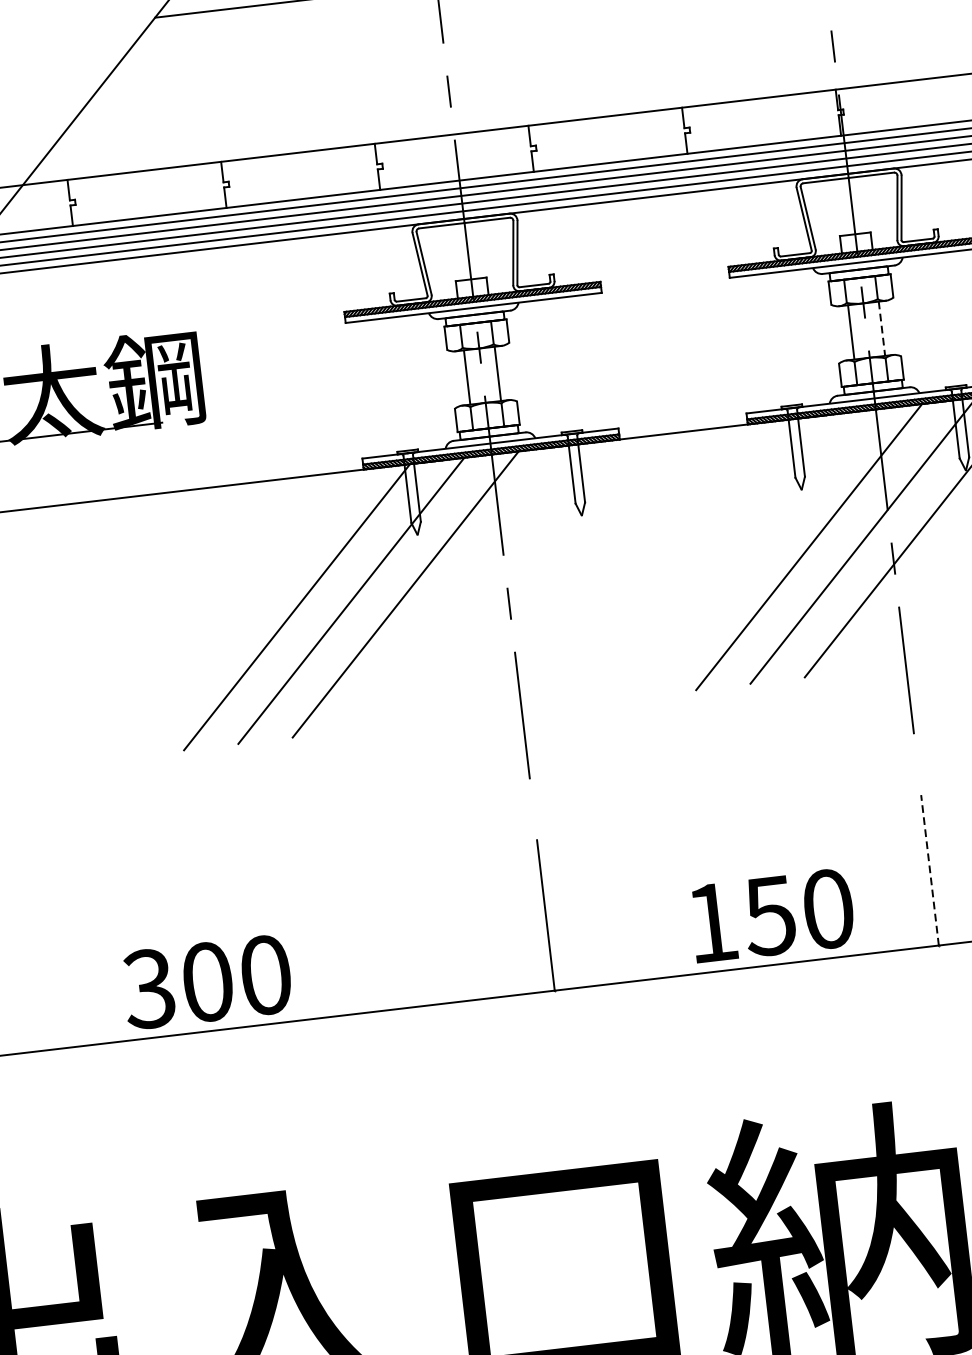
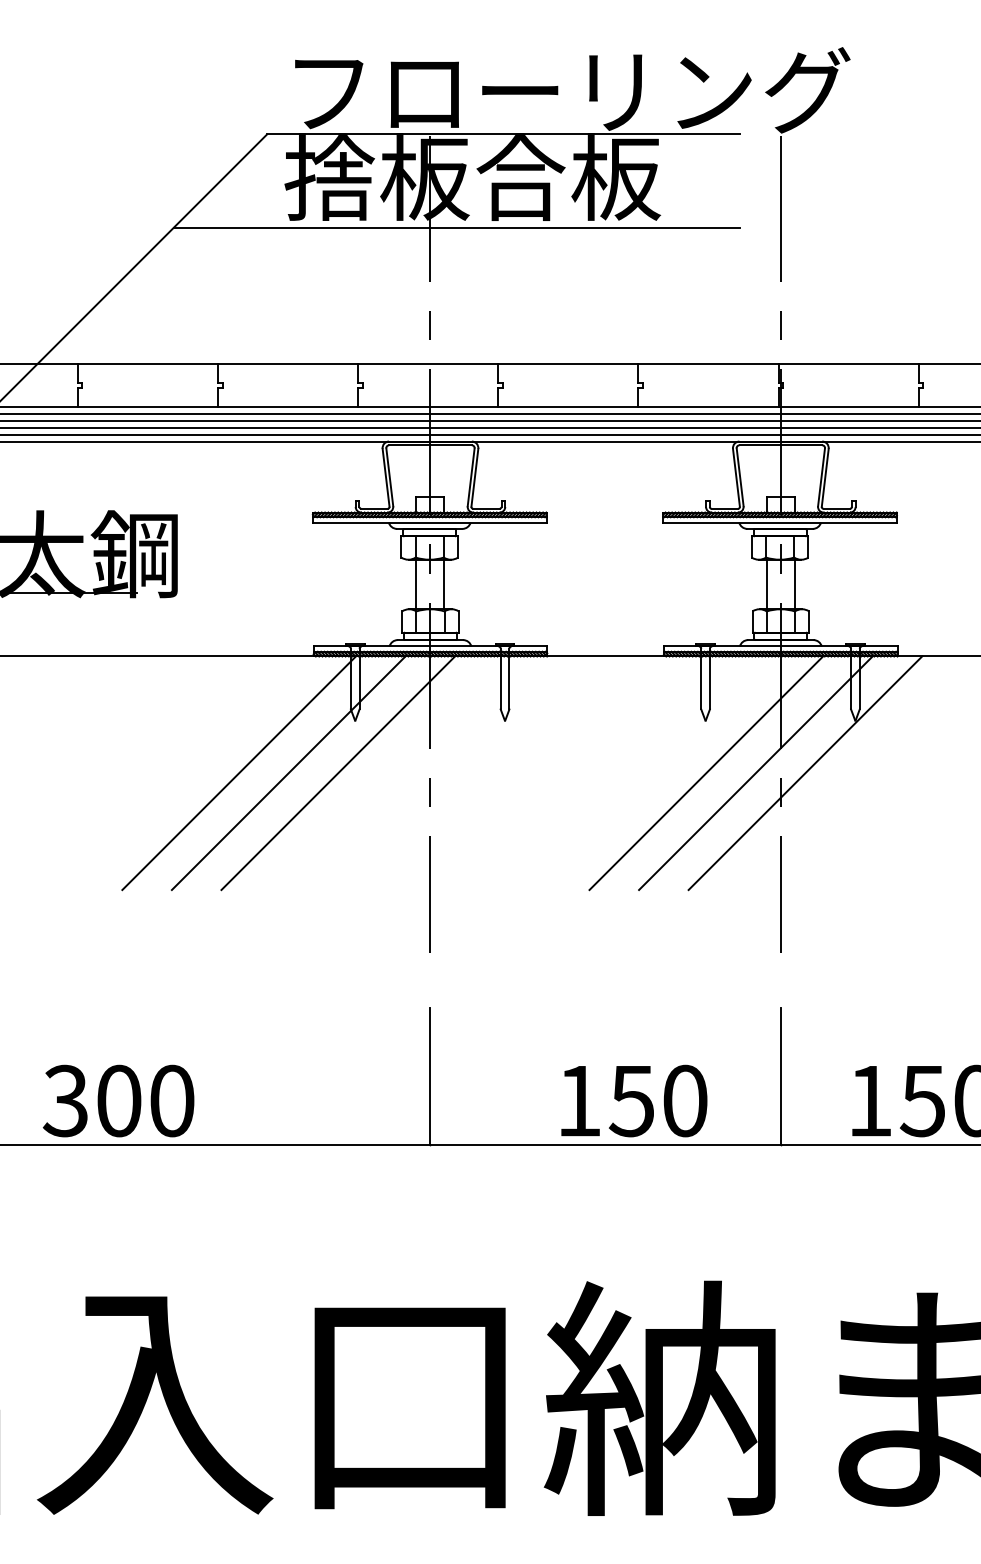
line: (881, 328) -> (794, 584), dashed -> solid
line: (929, 869) -> (780, 1076), dashed -> solid

